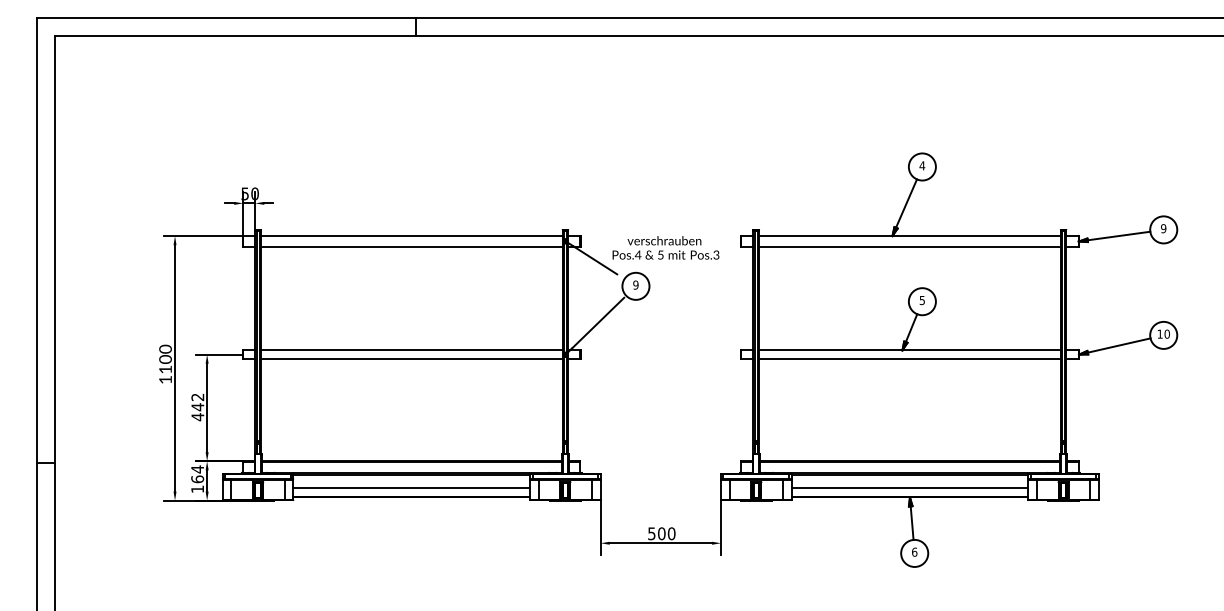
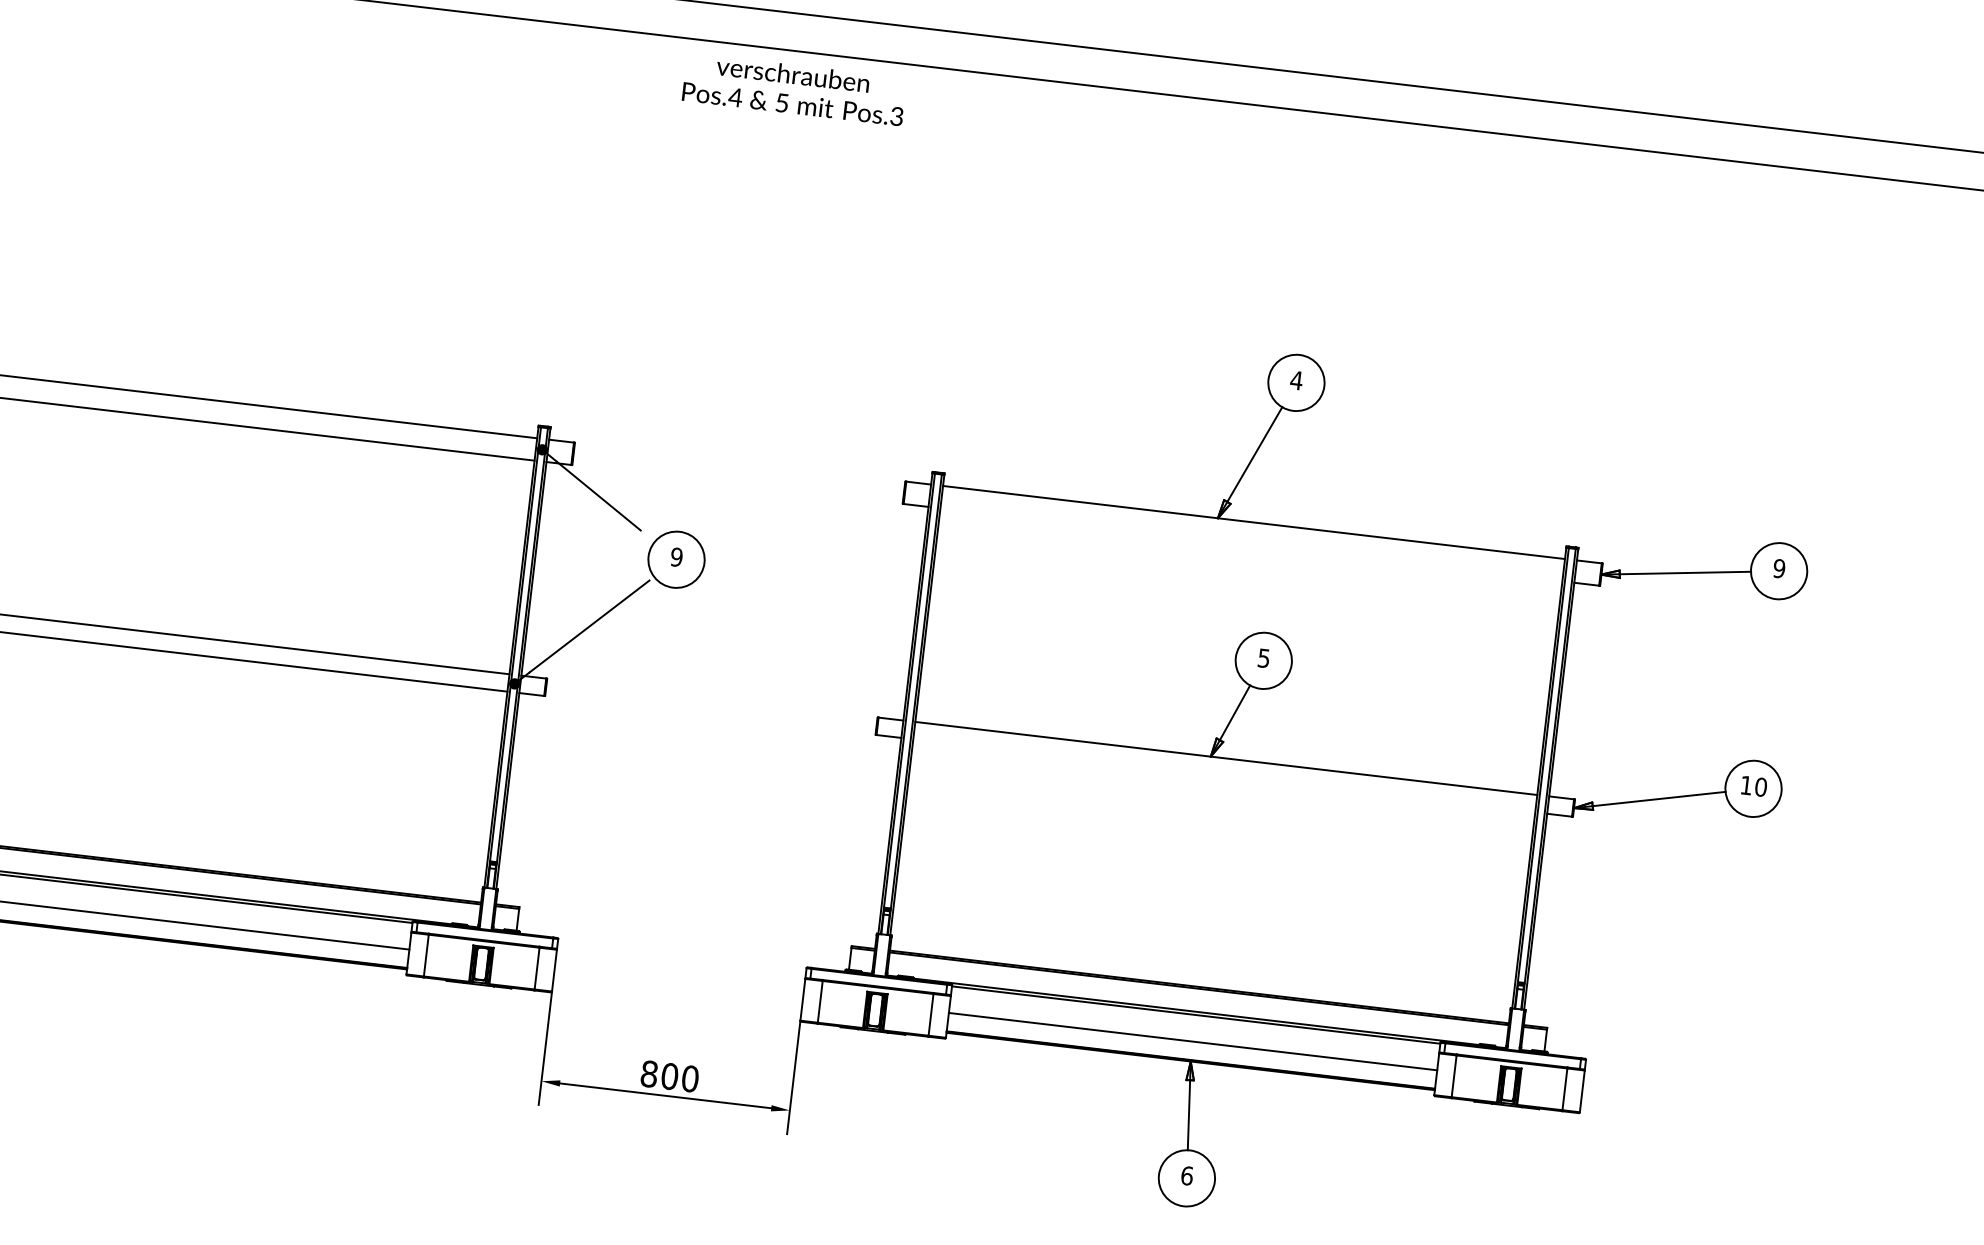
line: (909, 246) -> (1250, 543), removed
text: (665, 247) -> (793, 88), moved
line: (909, 358) -> (1223, 774), removed
text: (651, 533) -> (648, 1073), 500 -> 800

